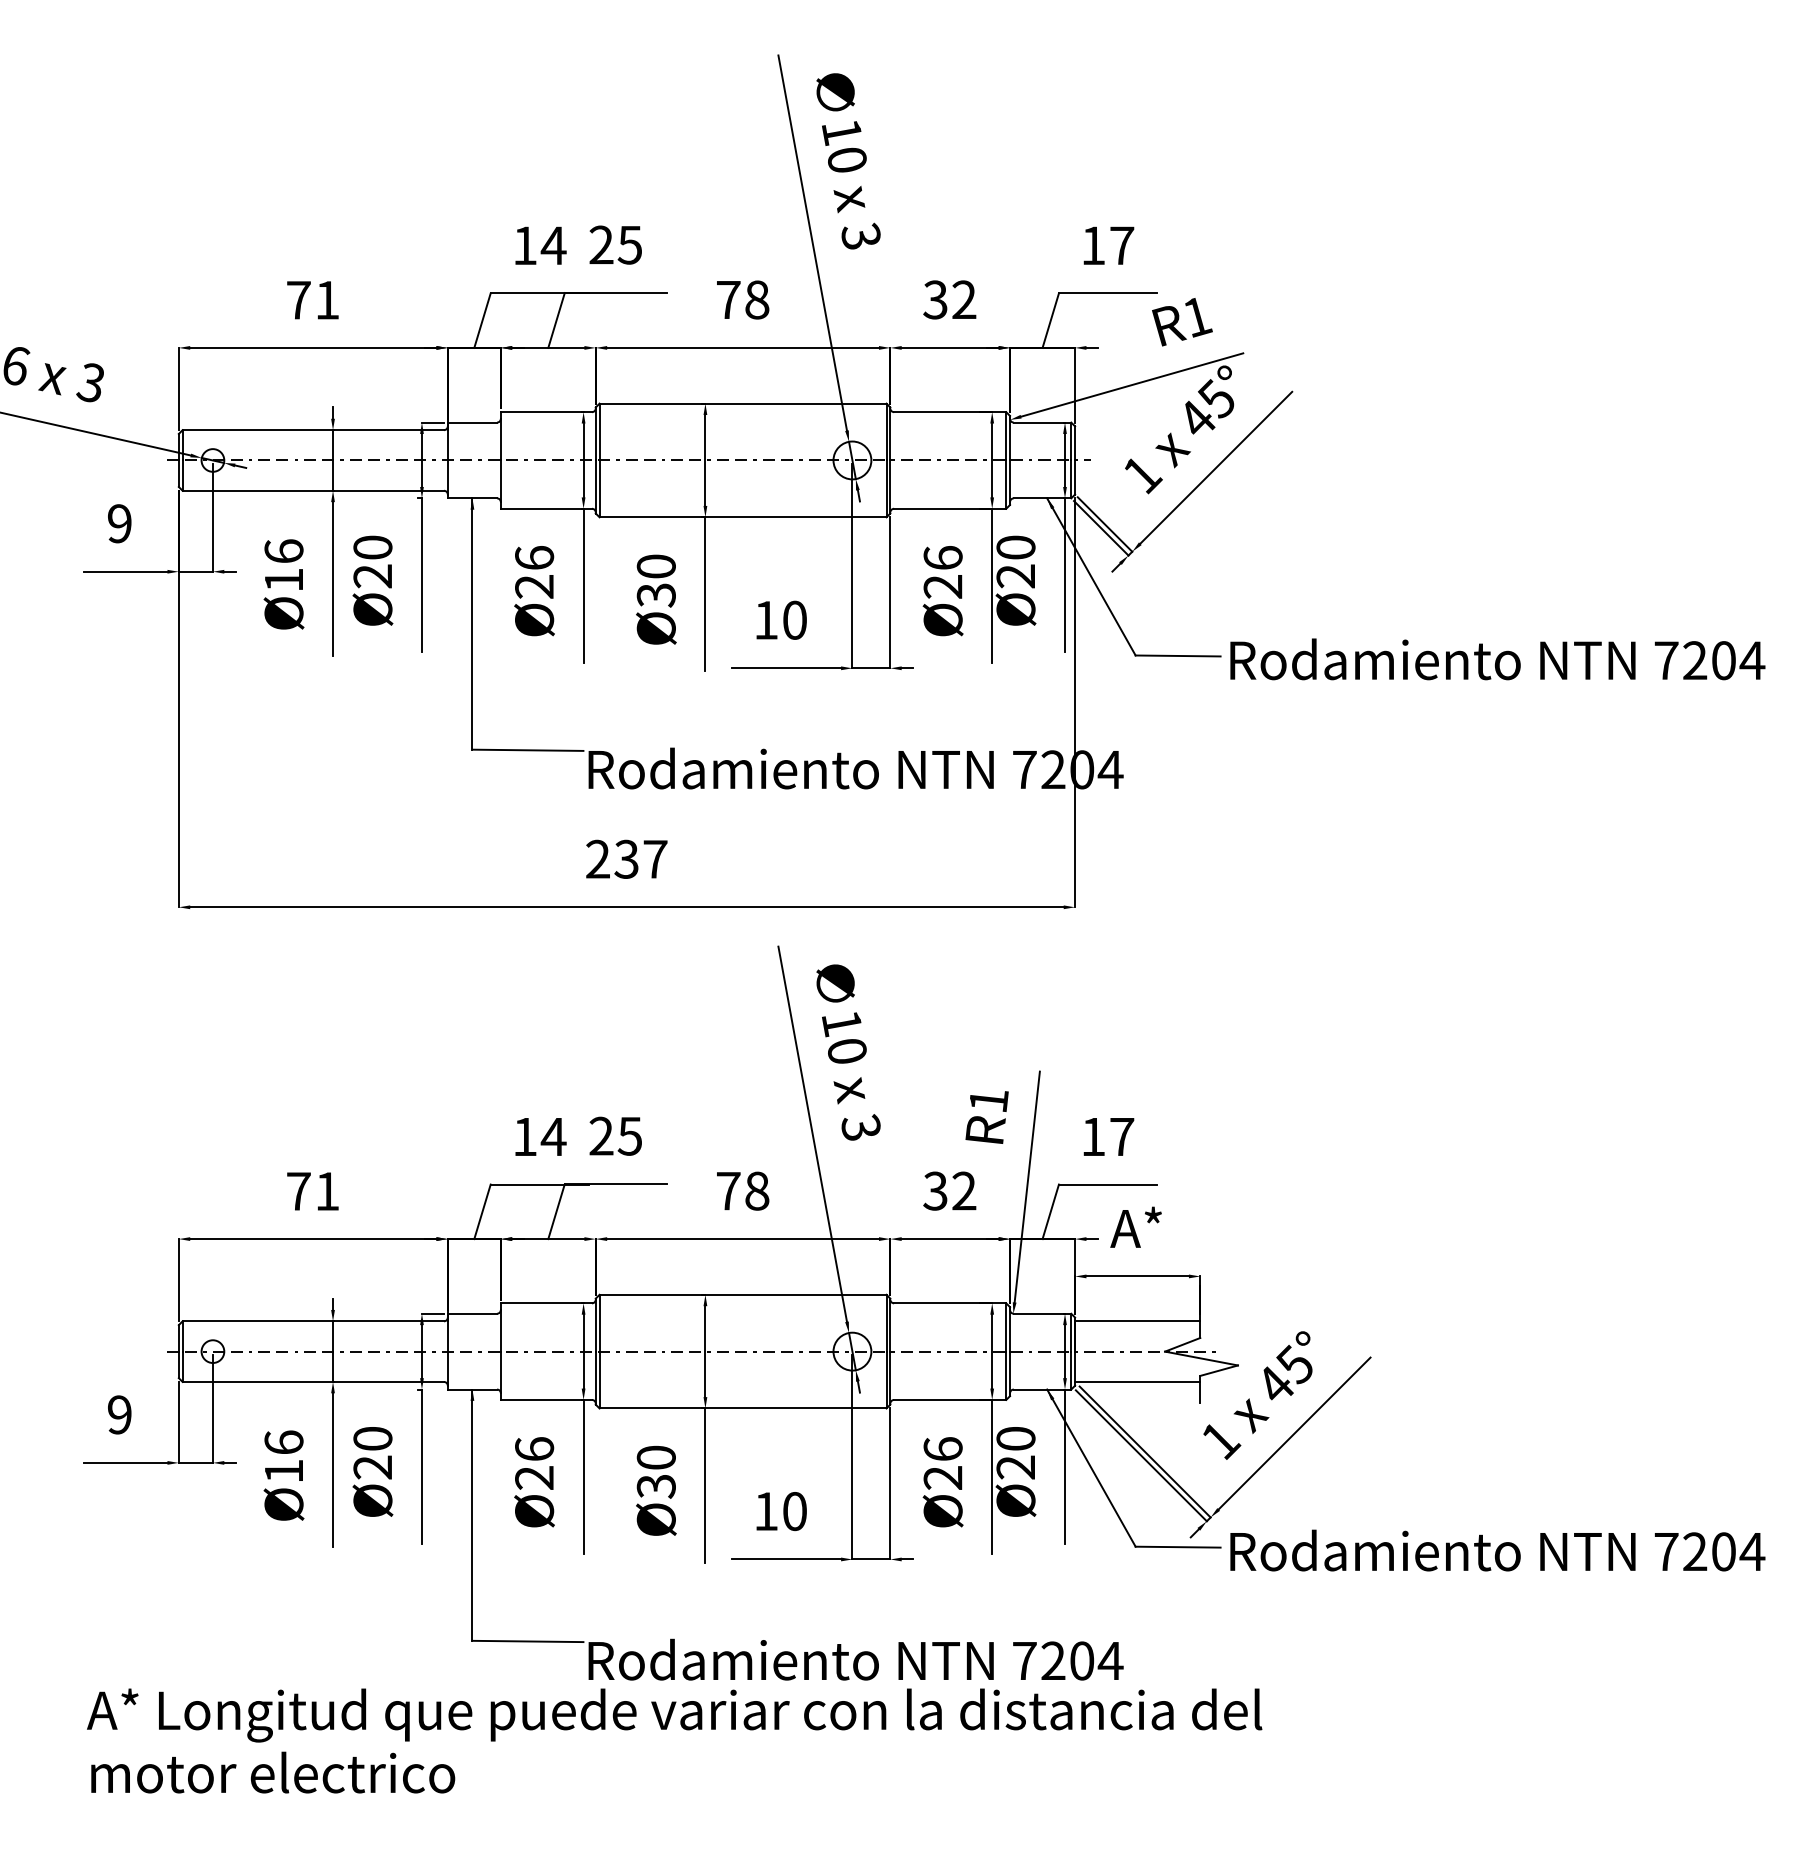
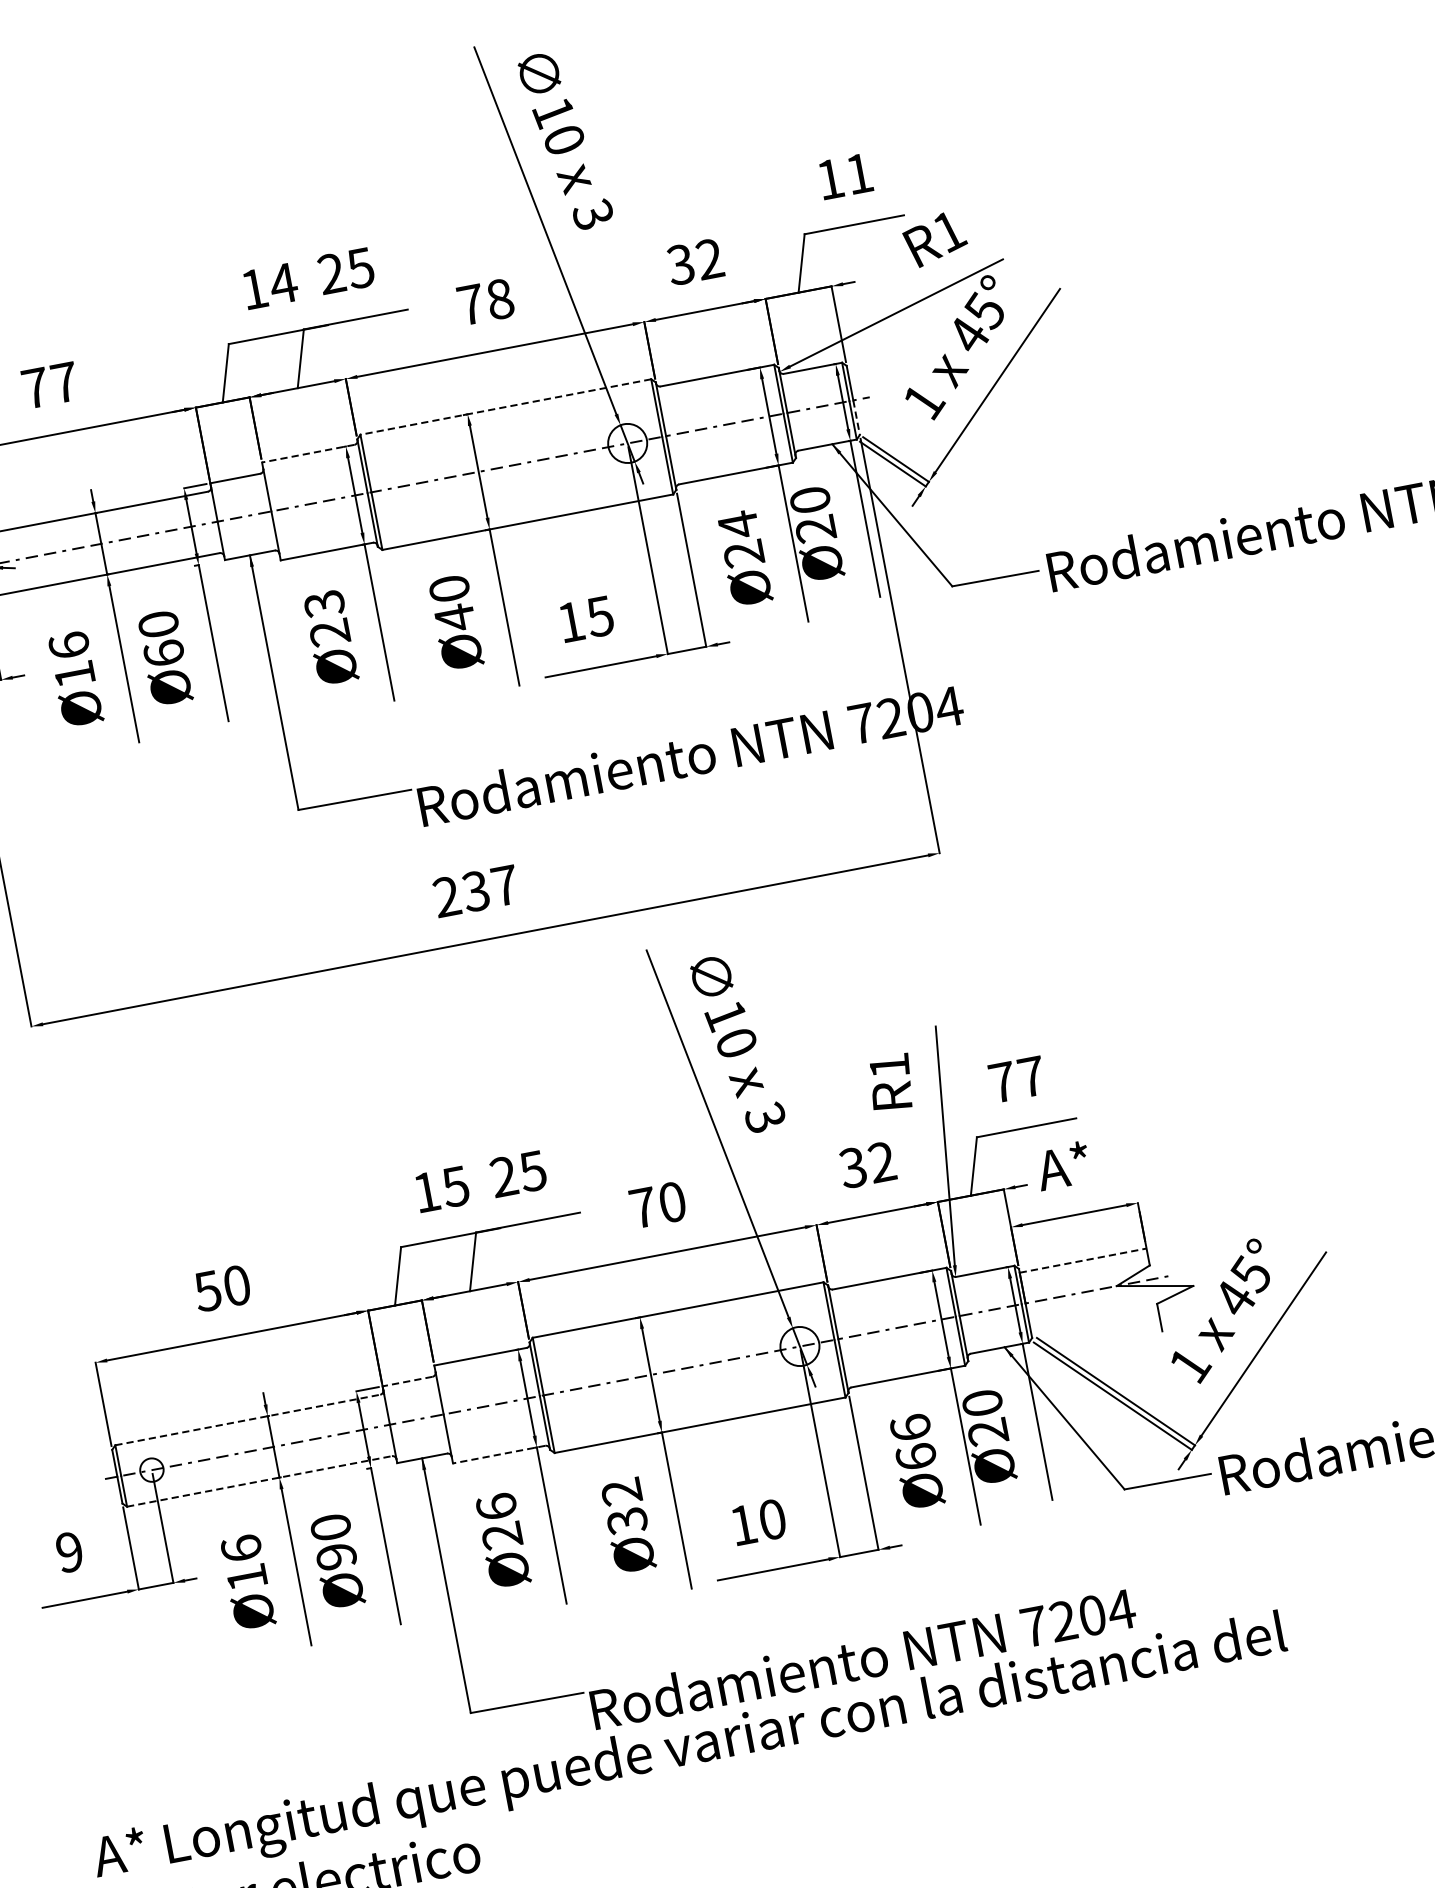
text: (1122, 245) -> (859, 173), 17 -> 11
text: (327, 300) -> (64, 382), 71 -> 77
line: (742, 403) -> (505, 406), solid -> dashed
line: (546, 412) -> (308, 453), solid -> dashed
line: (1075, 478) -> (857, 418), solid -> dashed
text: (534, 558) -> (324, 604), Ø26 -> Ø23
text: (942, 558) -> (737, 525), Ø26 -> Ø24
text: (372, 576) -> (163, 653), Ø20 -> Ø60
text: (655, 595) -> (454, 618), Ø30 -> Ø40
text: (794, 619) -> (599, 615), 10 -> 15
text: (1093, 1136) -> (1002, 1081), 17 -> 77
text: (553, 1137) -> (455, 1187), 14 -> 15
text: (312, 1190) -> (221, 1287), 71 -> 50
text: (757, 1190) -> (672, 1201), 78 -> 70
line: (472, 1313) -> (407, 1381), solid -> dashed
line: (313, 1321) -> (247, 1420), solid -> dashed
line: (1137, 1321) -> (1082, 1260), solid -> dashed
line: (313, 1381) -> (259, 1480), solid -> dashed
line: (1137, 1381) -> (1094, 1321), removed
line: (546, 1399) -> (499, 1454), solid -> dashed
text: (655, 1457) -> (620, 1491), Ø30 -> Ø32
text: (373, 1467) -> (337, 1556), Ø20 -> Ø90
text: (942, 1477) -> (915, 1456), Ø26 -> Ø66

